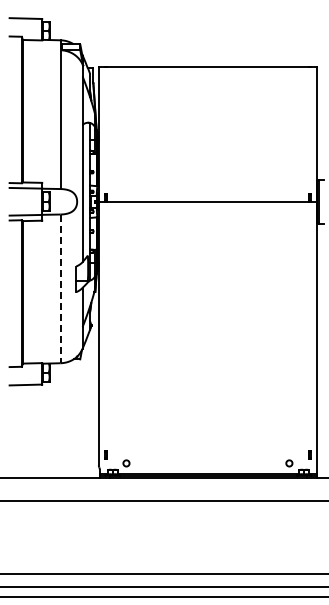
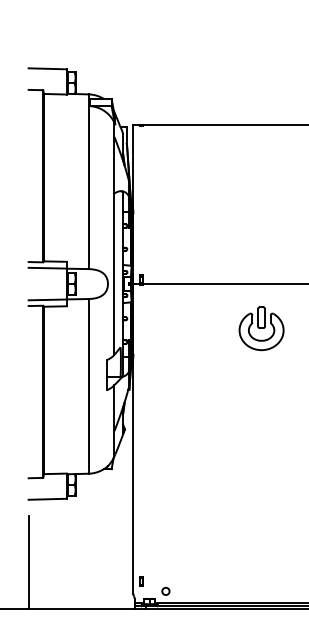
part: (207, 239) -> (261, 328), added
line: (60, 289) -> (88, 387), dashed -> solid
line: (9, 438) -> (28, 562), added

